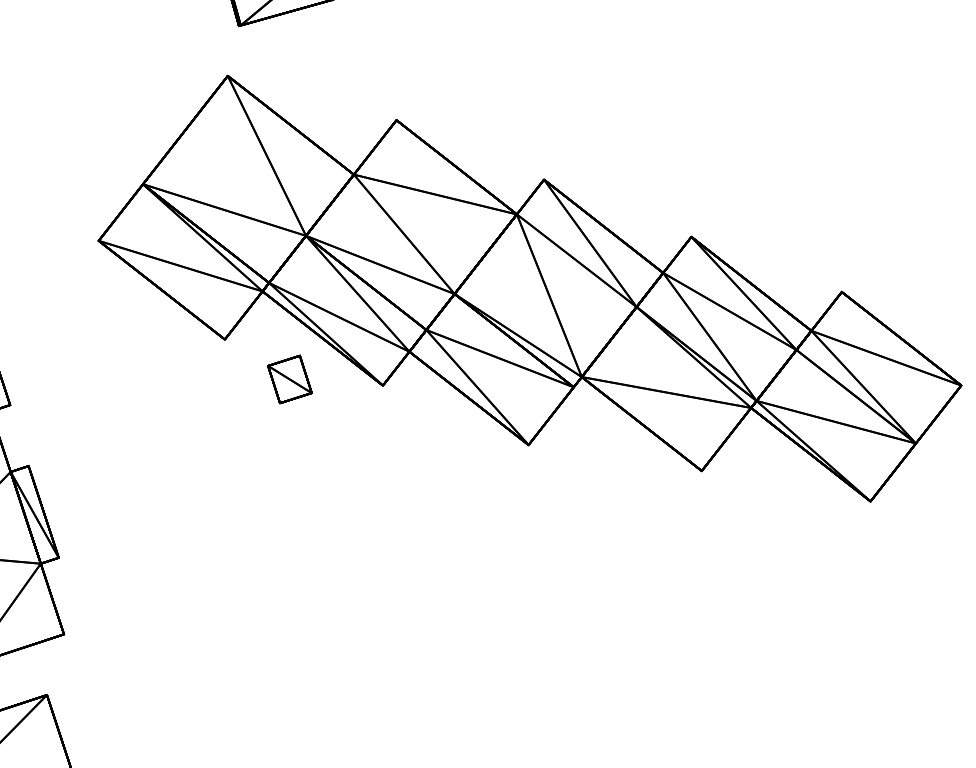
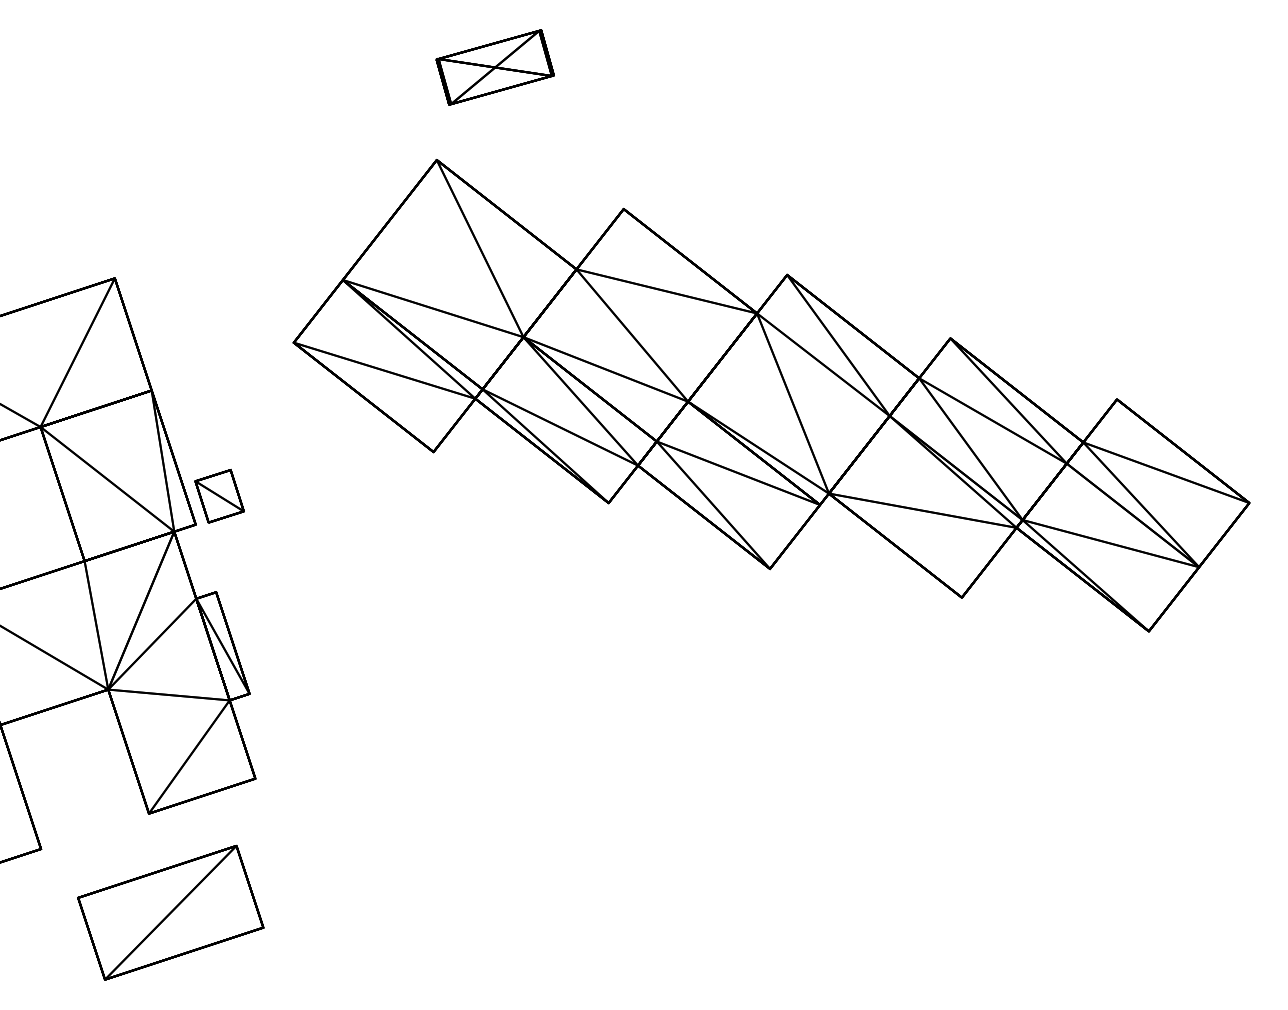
part: (289, 379) -> (219, 496), moved

